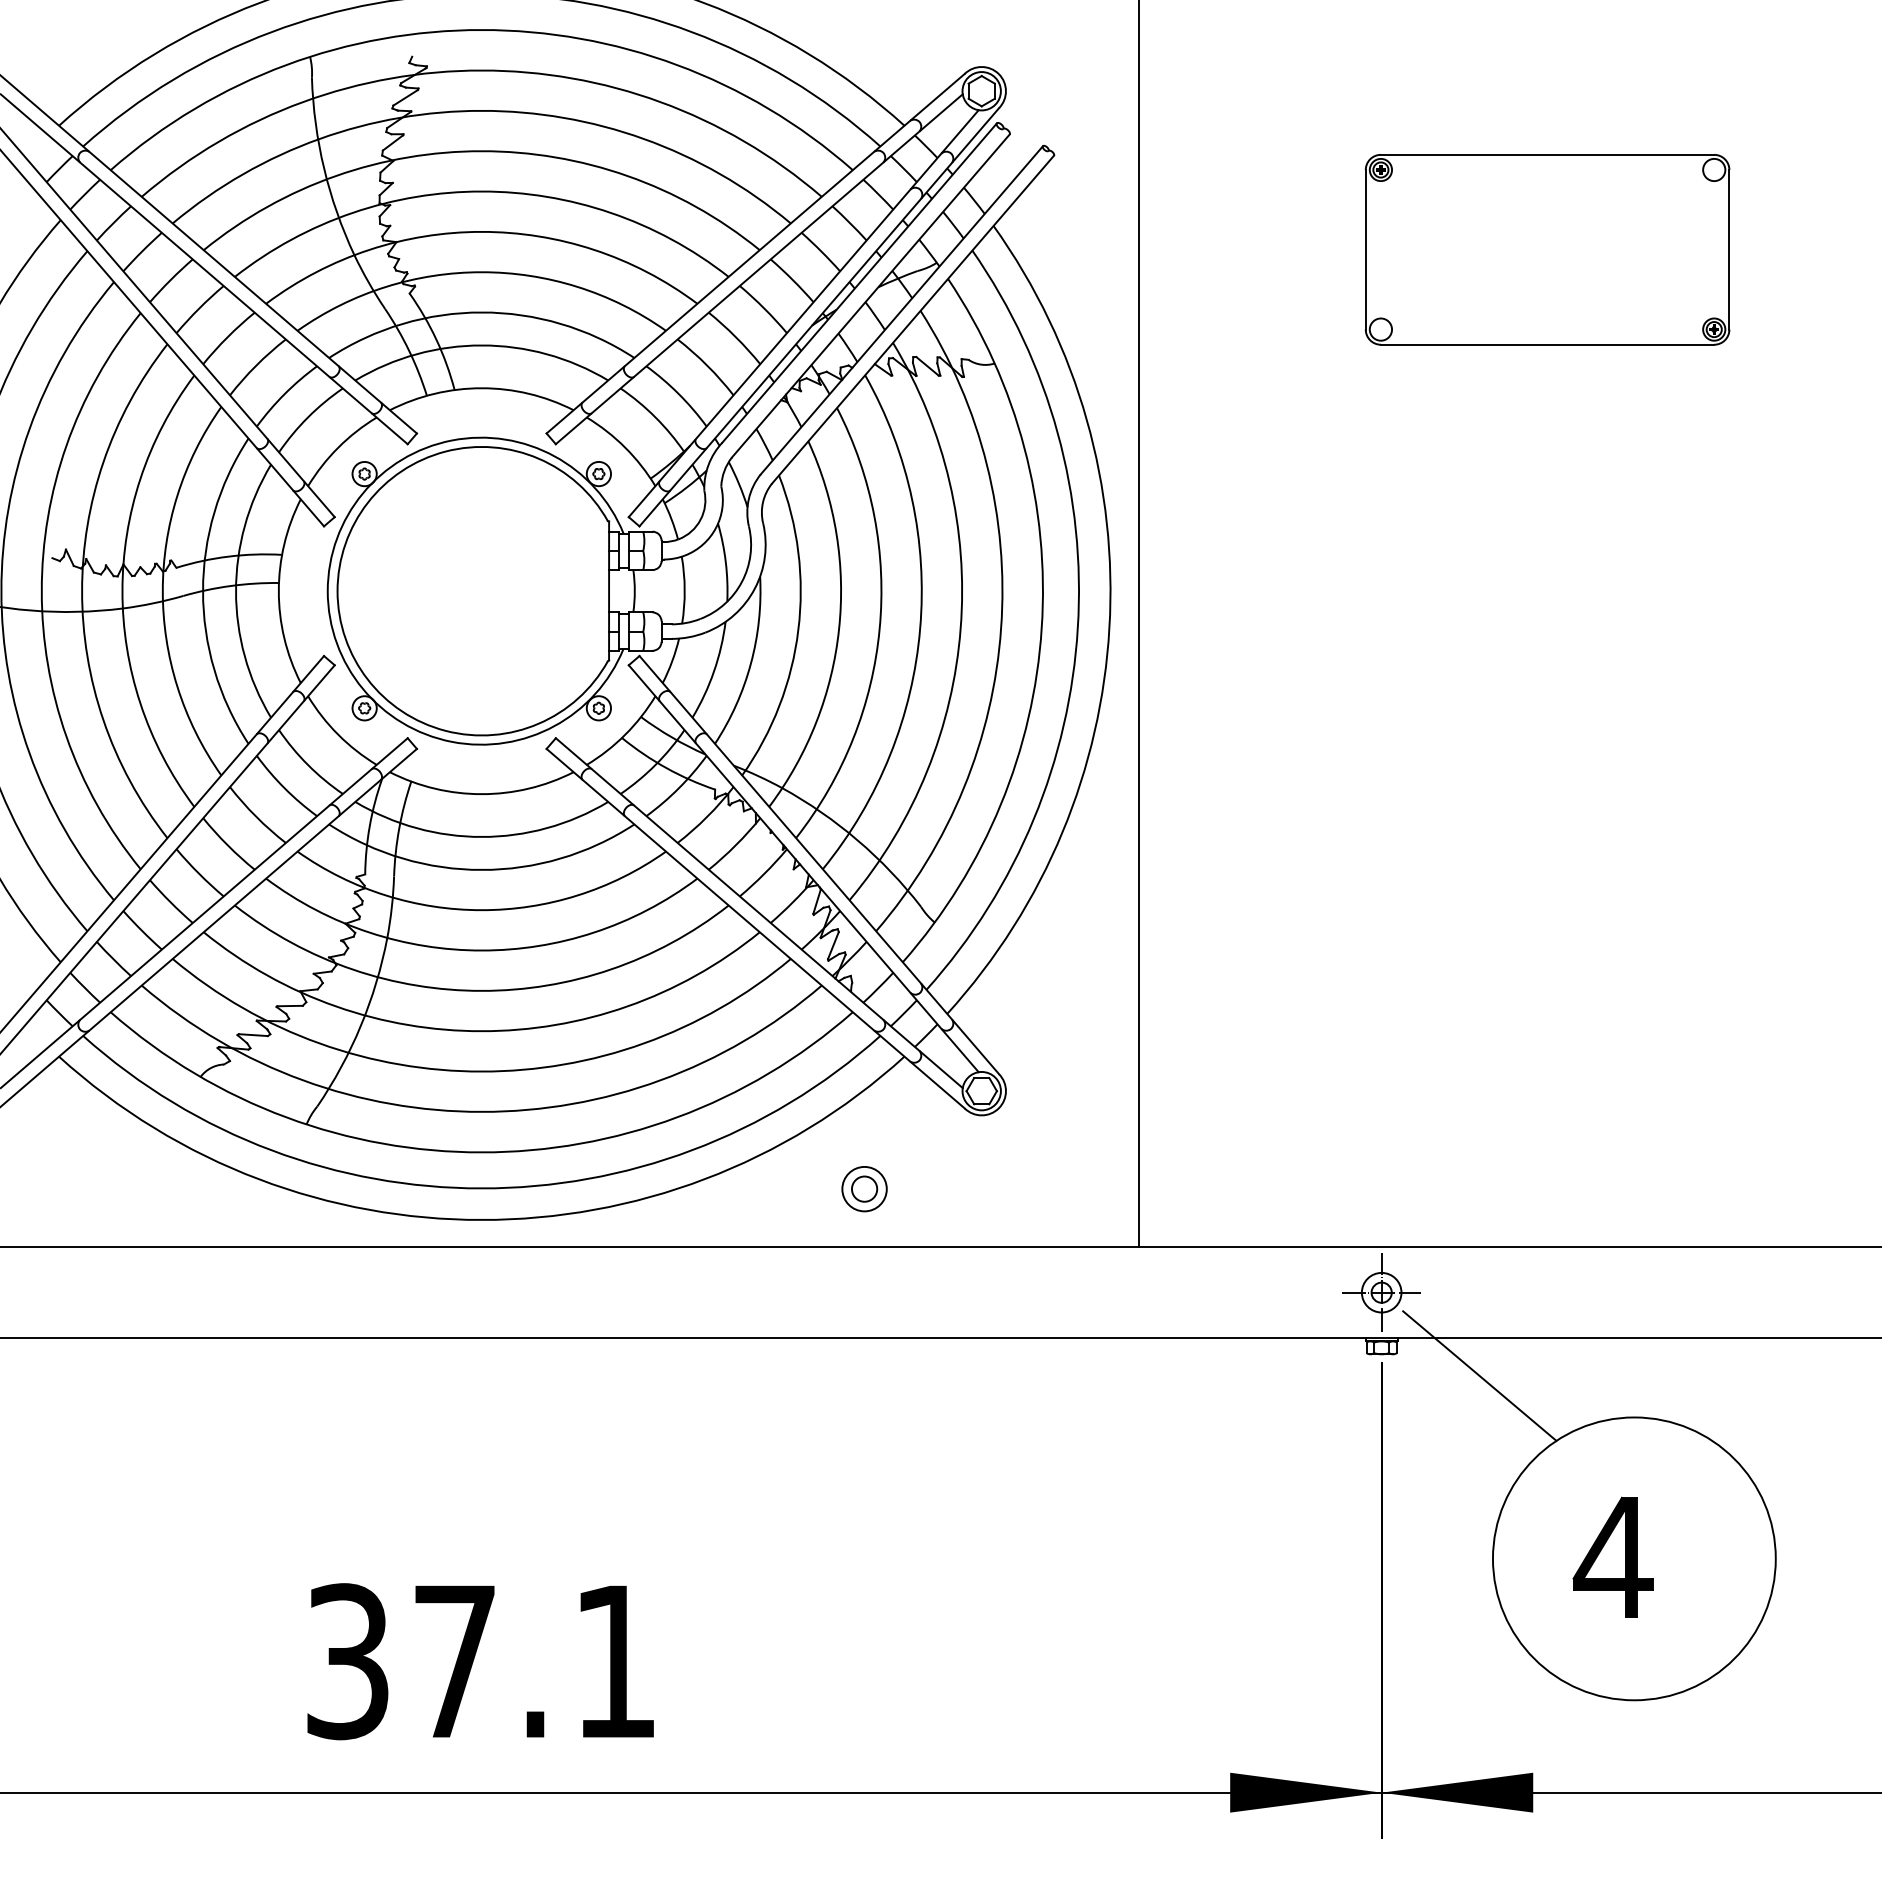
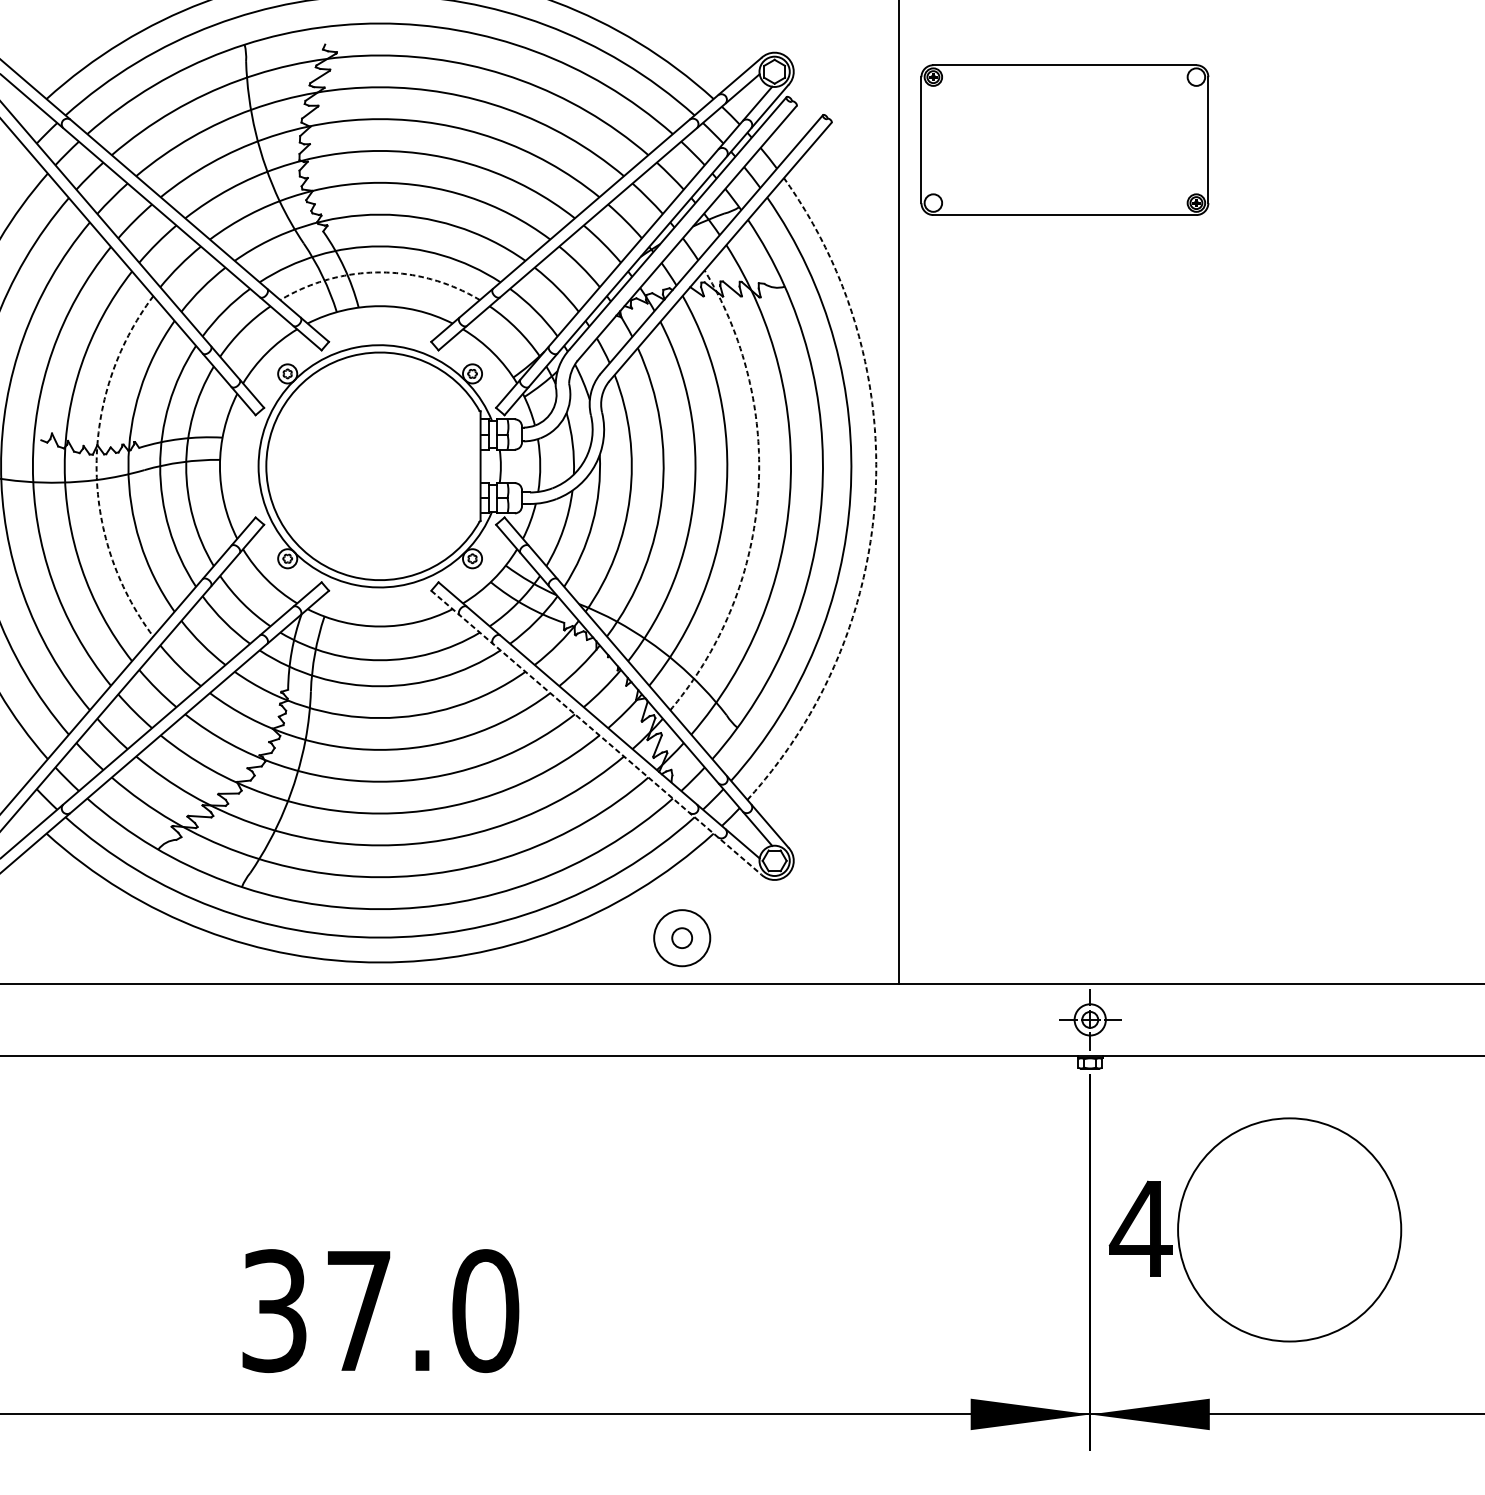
part: (1547, 249) -> (1064, 139), moved
arc: (481, 345) -> (379, 272), solid -> dashed
arc: (122, 591) -> (96, 466), solid -> dashed
arc: (960, 628) -> (757, 495), solid -> dashed
arc: (1109, 628) -> (875, 495), solid -> dashed
line: (755, 928) -> (596, 732), solid -> dashed
circle: (864, 1188) -> (682, 937), size x1.6
line: (1479, 1375) -> (1167, 1085), removed
part: (1612, 1556) -> (1140, 1228), moved
text: (615, 1661) -> (485, 1310), 37.1 -> 37.0

